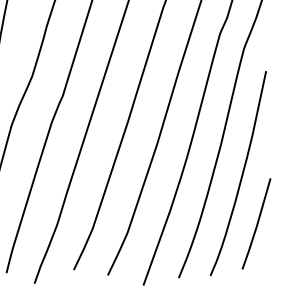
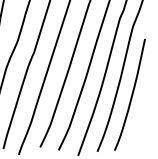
line: (255, 224) -> (139, 122), removed

